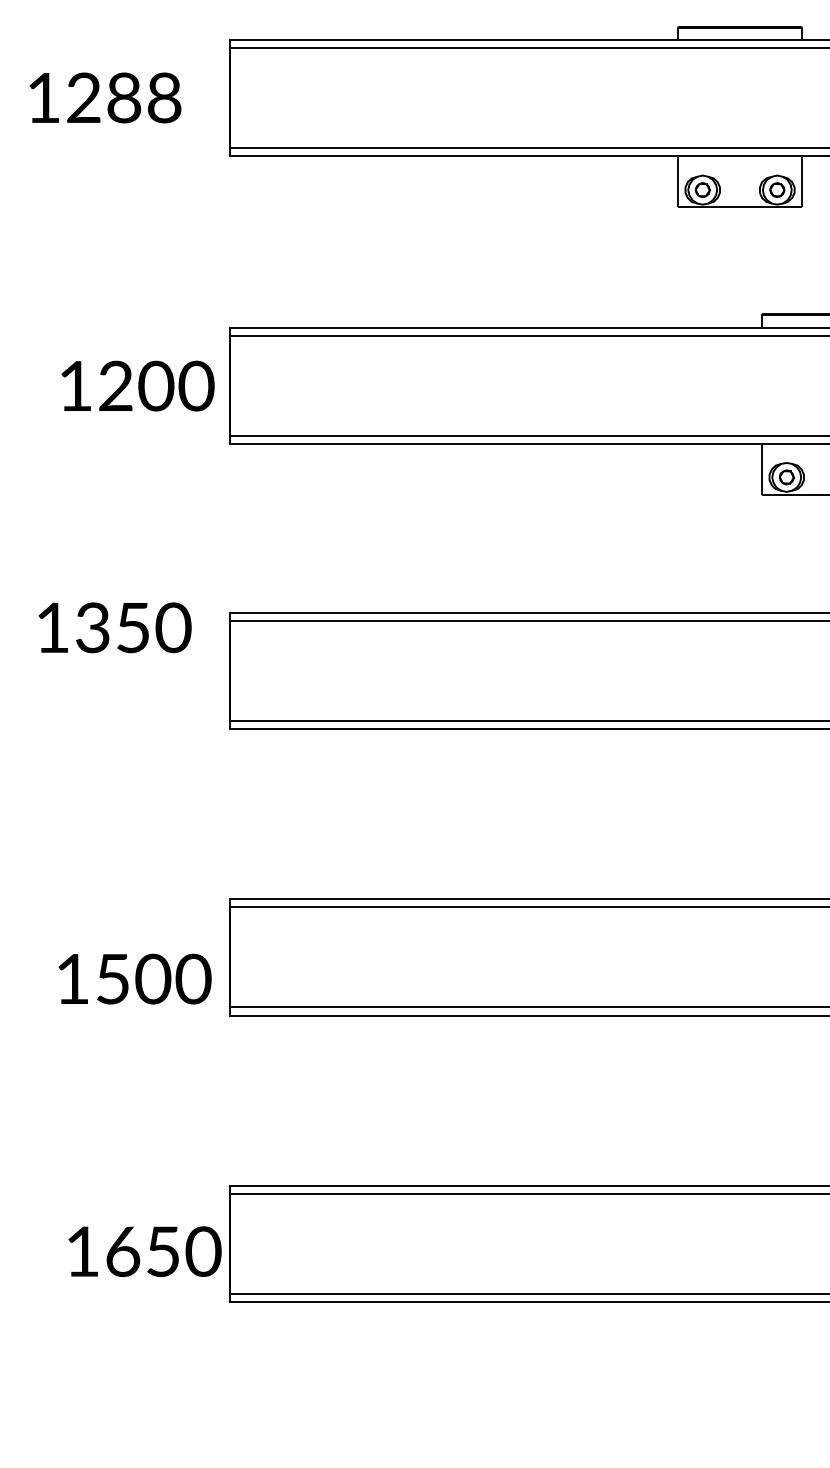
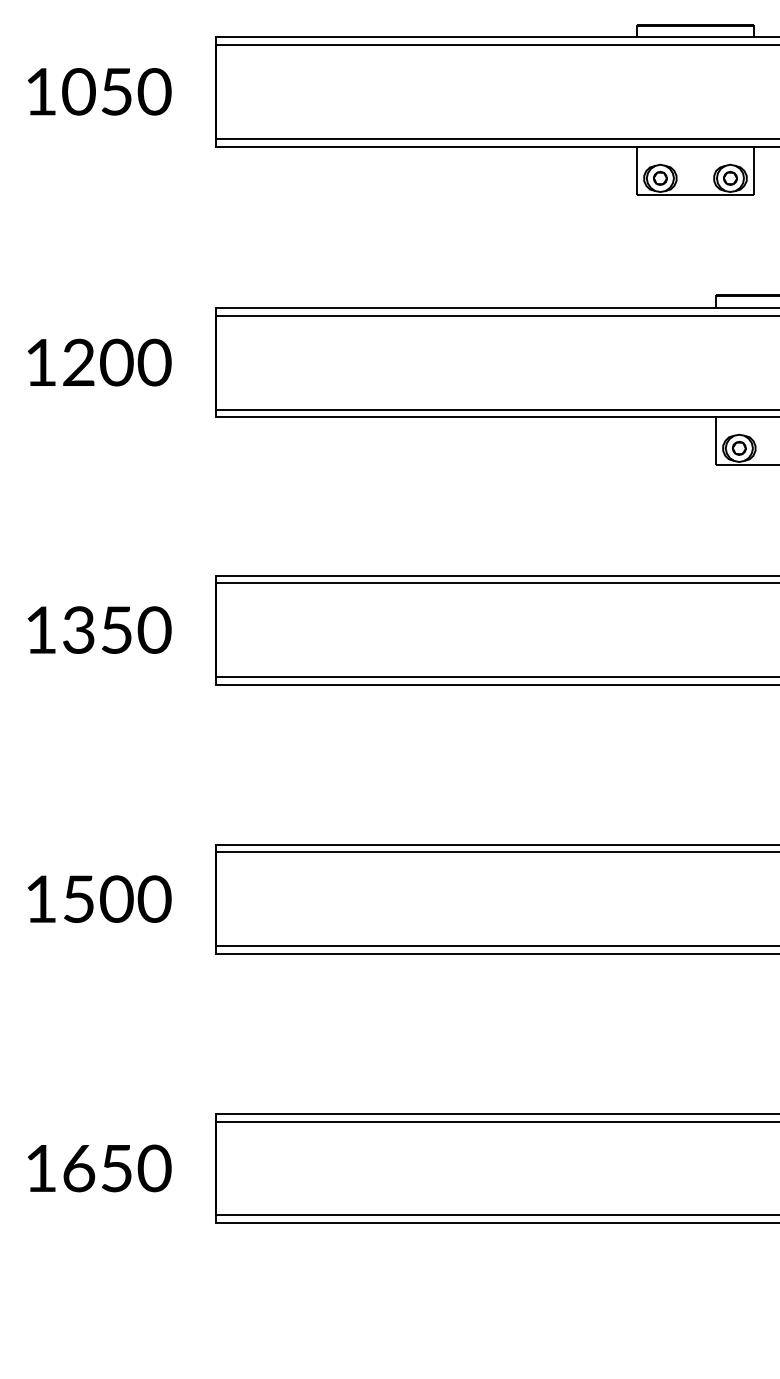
text: (124, 97) -> (117, 91), 1288 -> 1050
text: (137, 385) -> (99, 362), moved
text: (114, 627) -> (99, 629), moved
text: (134, 978) -> (99, 898), moved
text: (144, 1251) -> (99, 1168), moved

